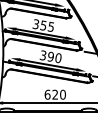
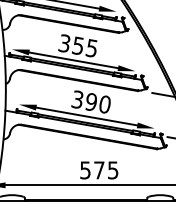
text: (54, 94) -> (97, 169), 620 -> 575

